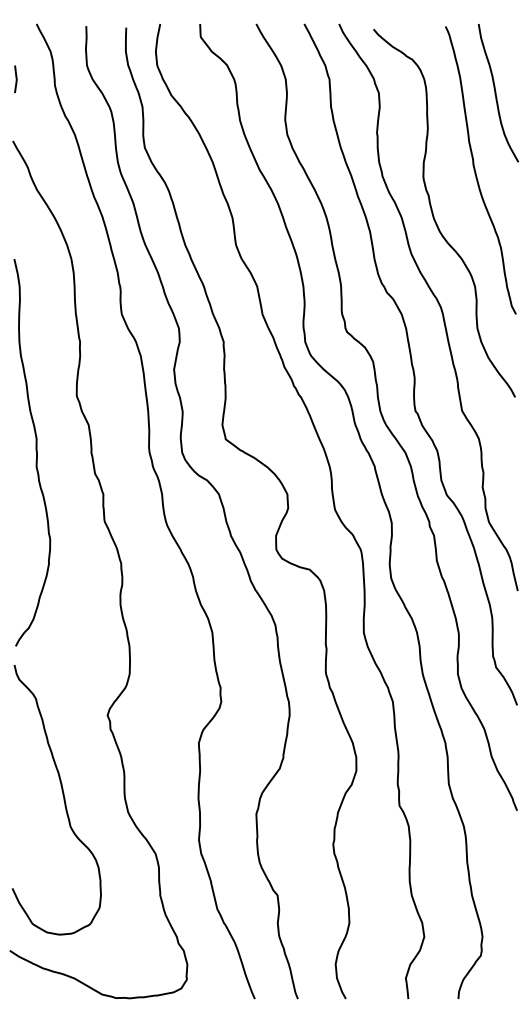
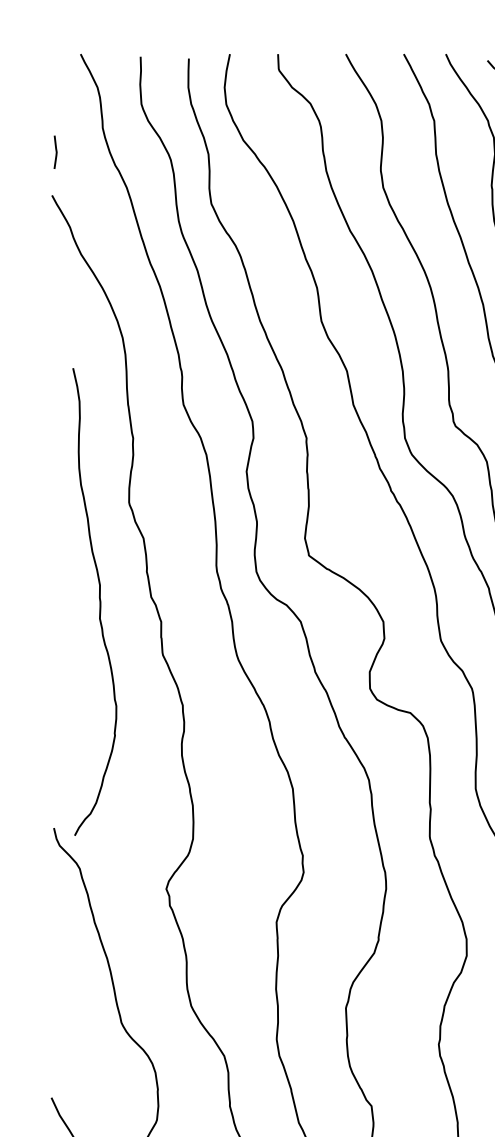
line: (15, 79) -> (55, 152), moved
curve: (35, 451) -> (98, 600), moved

